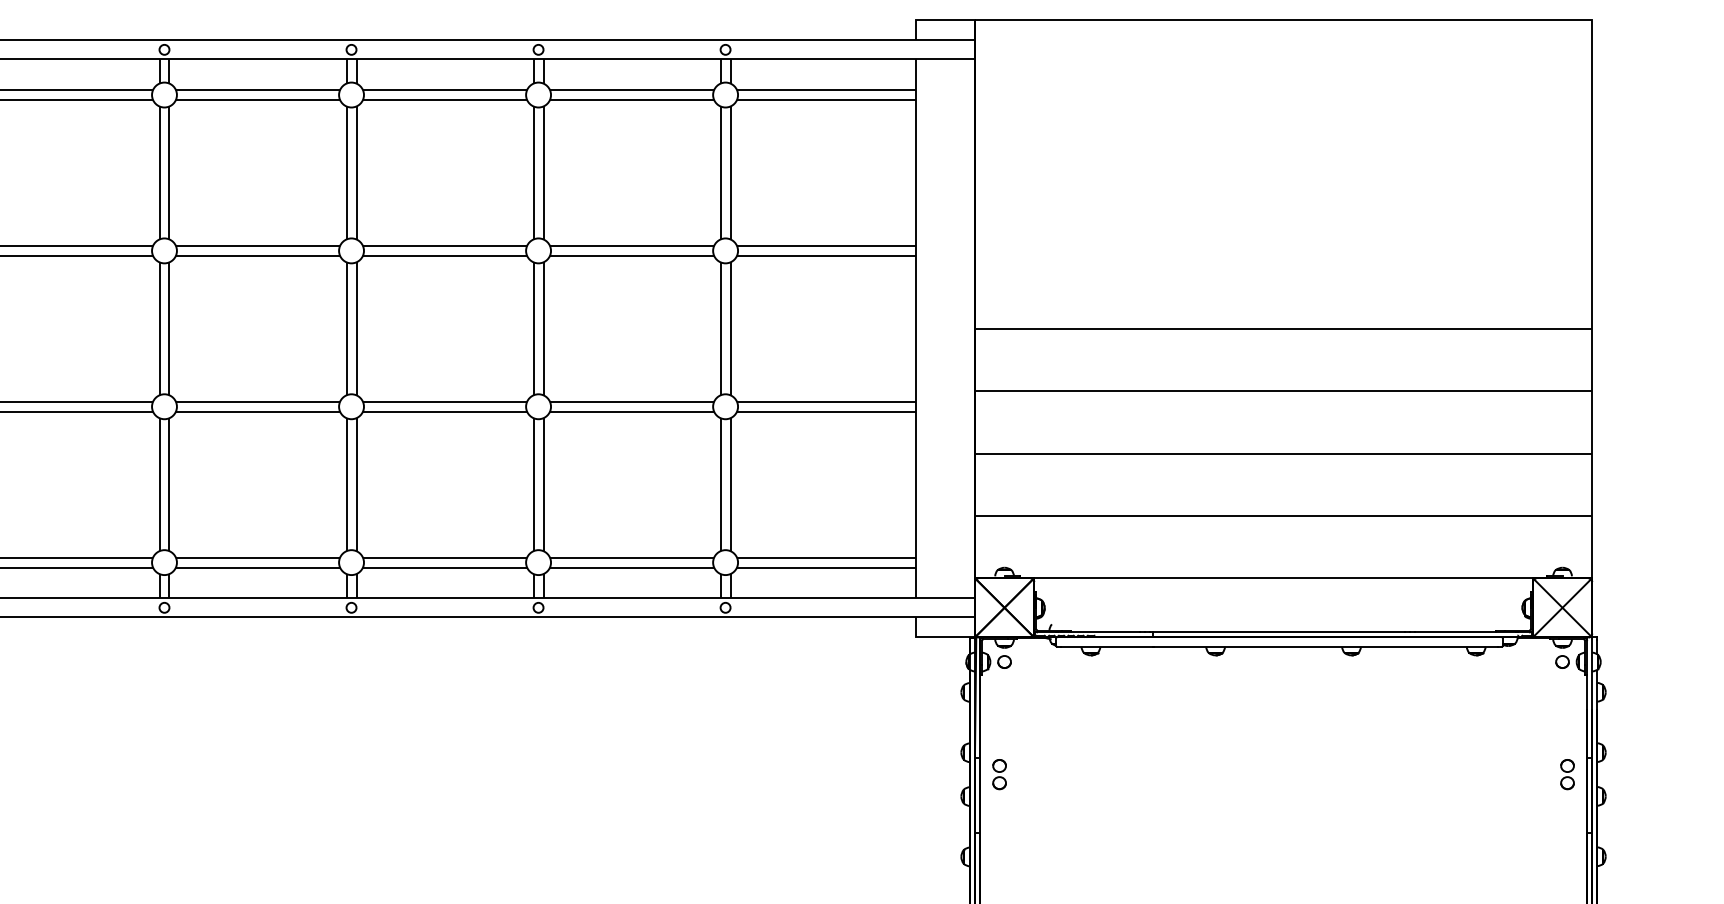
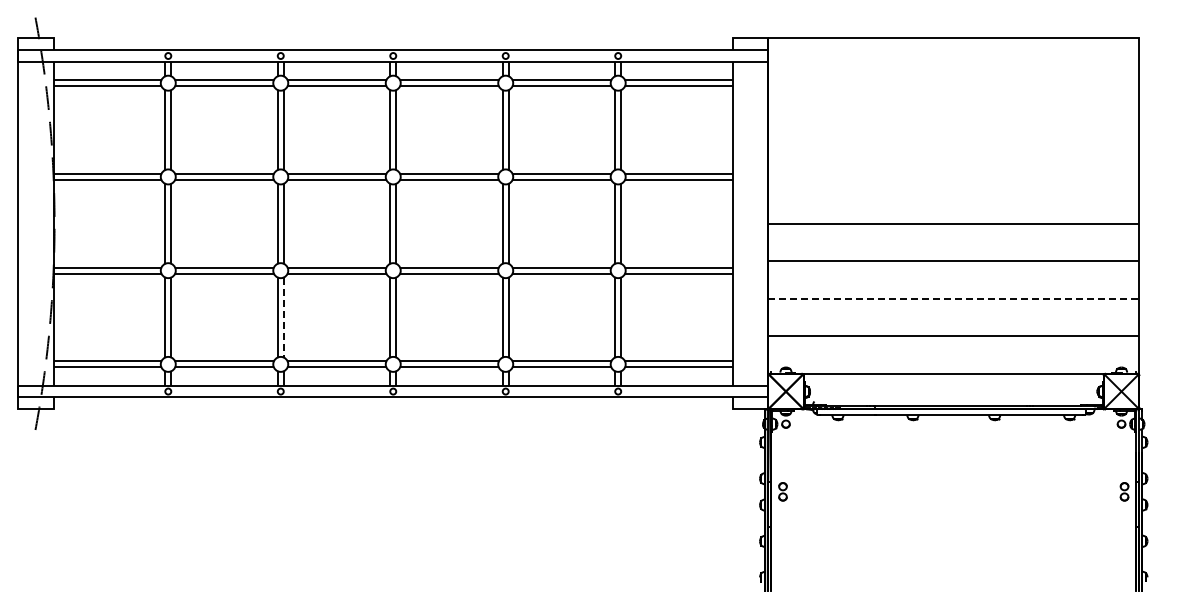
line: (1283, 453) -> (953, 298), solid -> dashed
line: (169, 484) -> (283, 317), solid -> dashed

